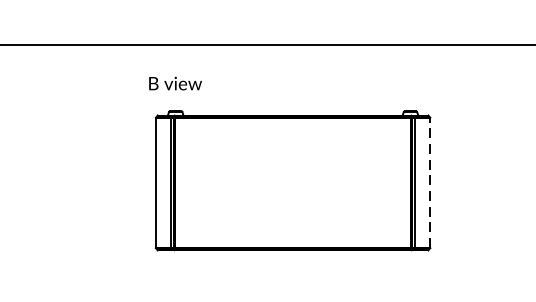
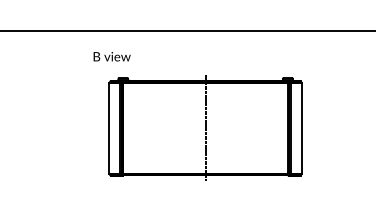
text: (174, 83) -> (111, 56), moved
line: (292, 181) -> (205, 127), added
line: (429, 183) -> (301, 128), dashed -> solid

